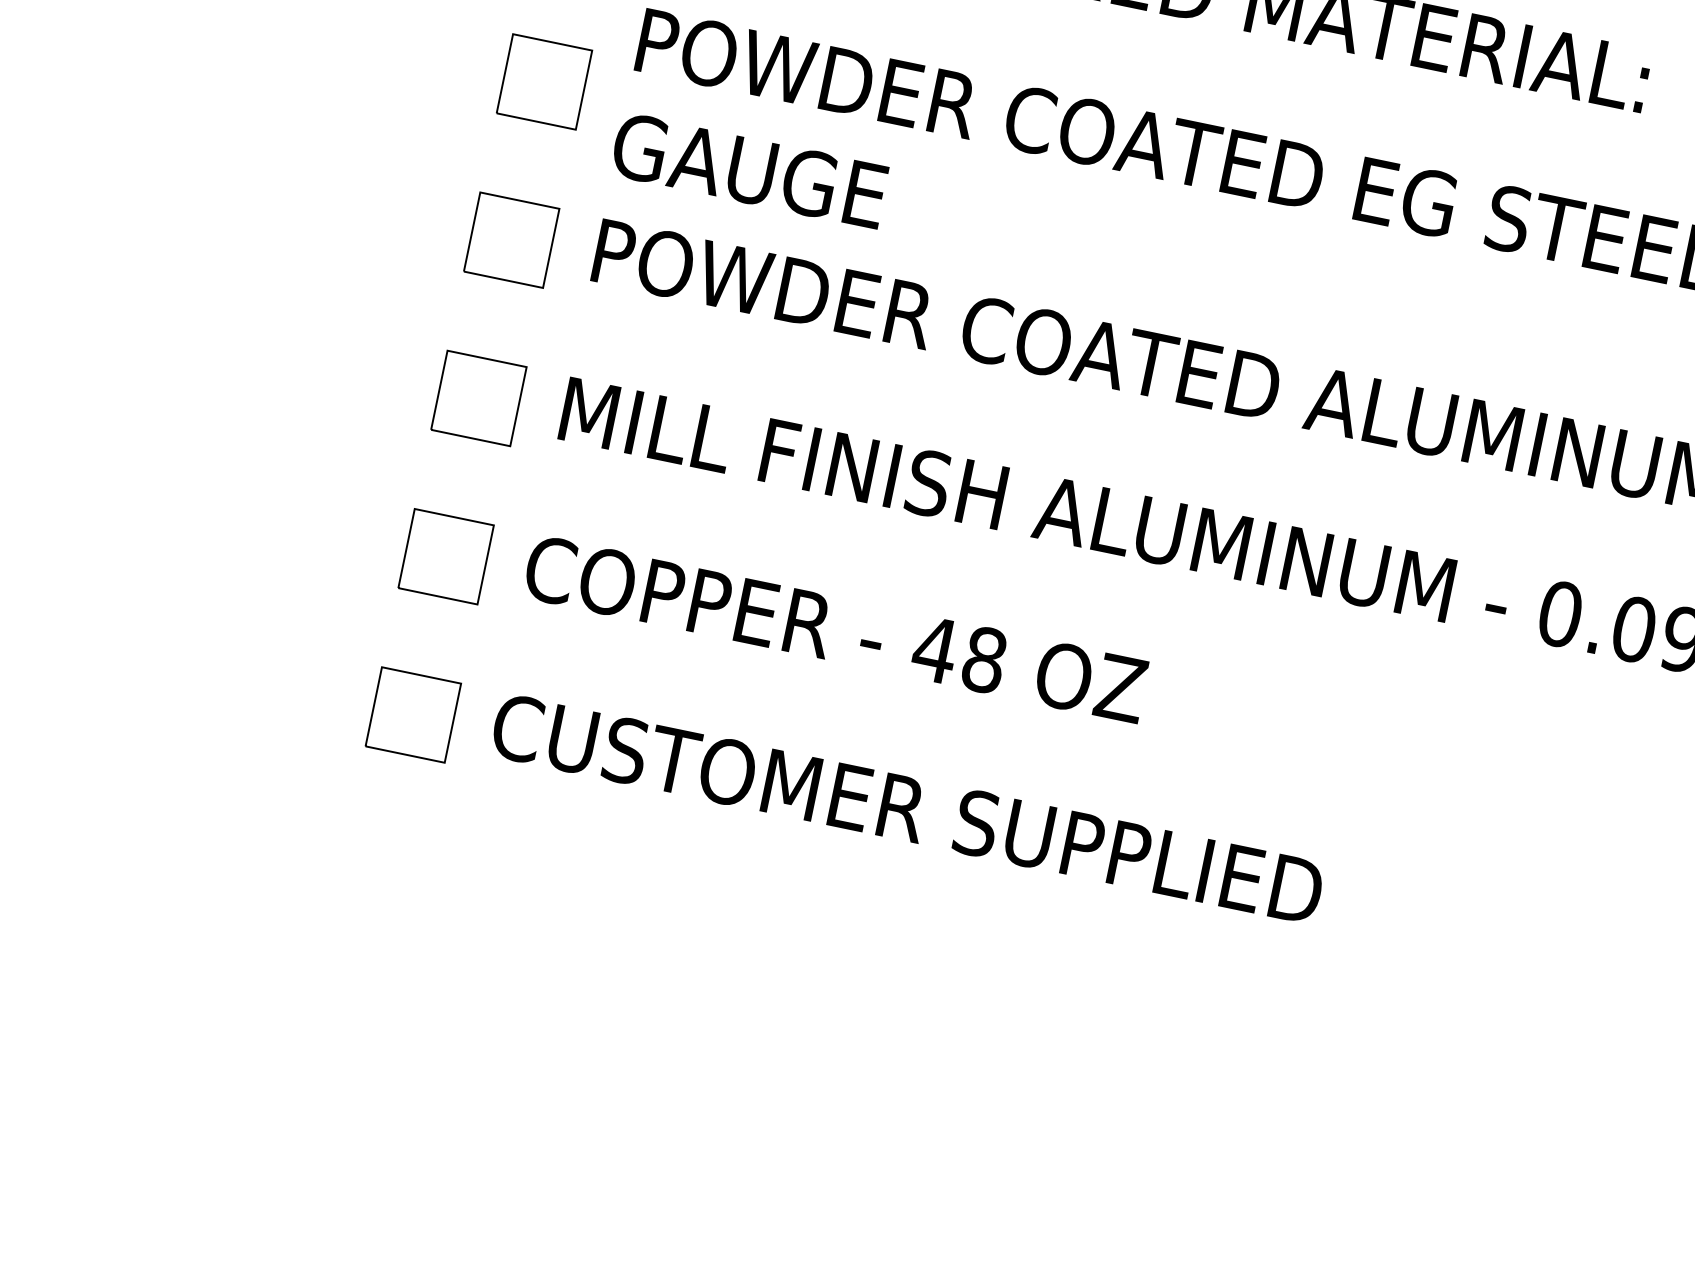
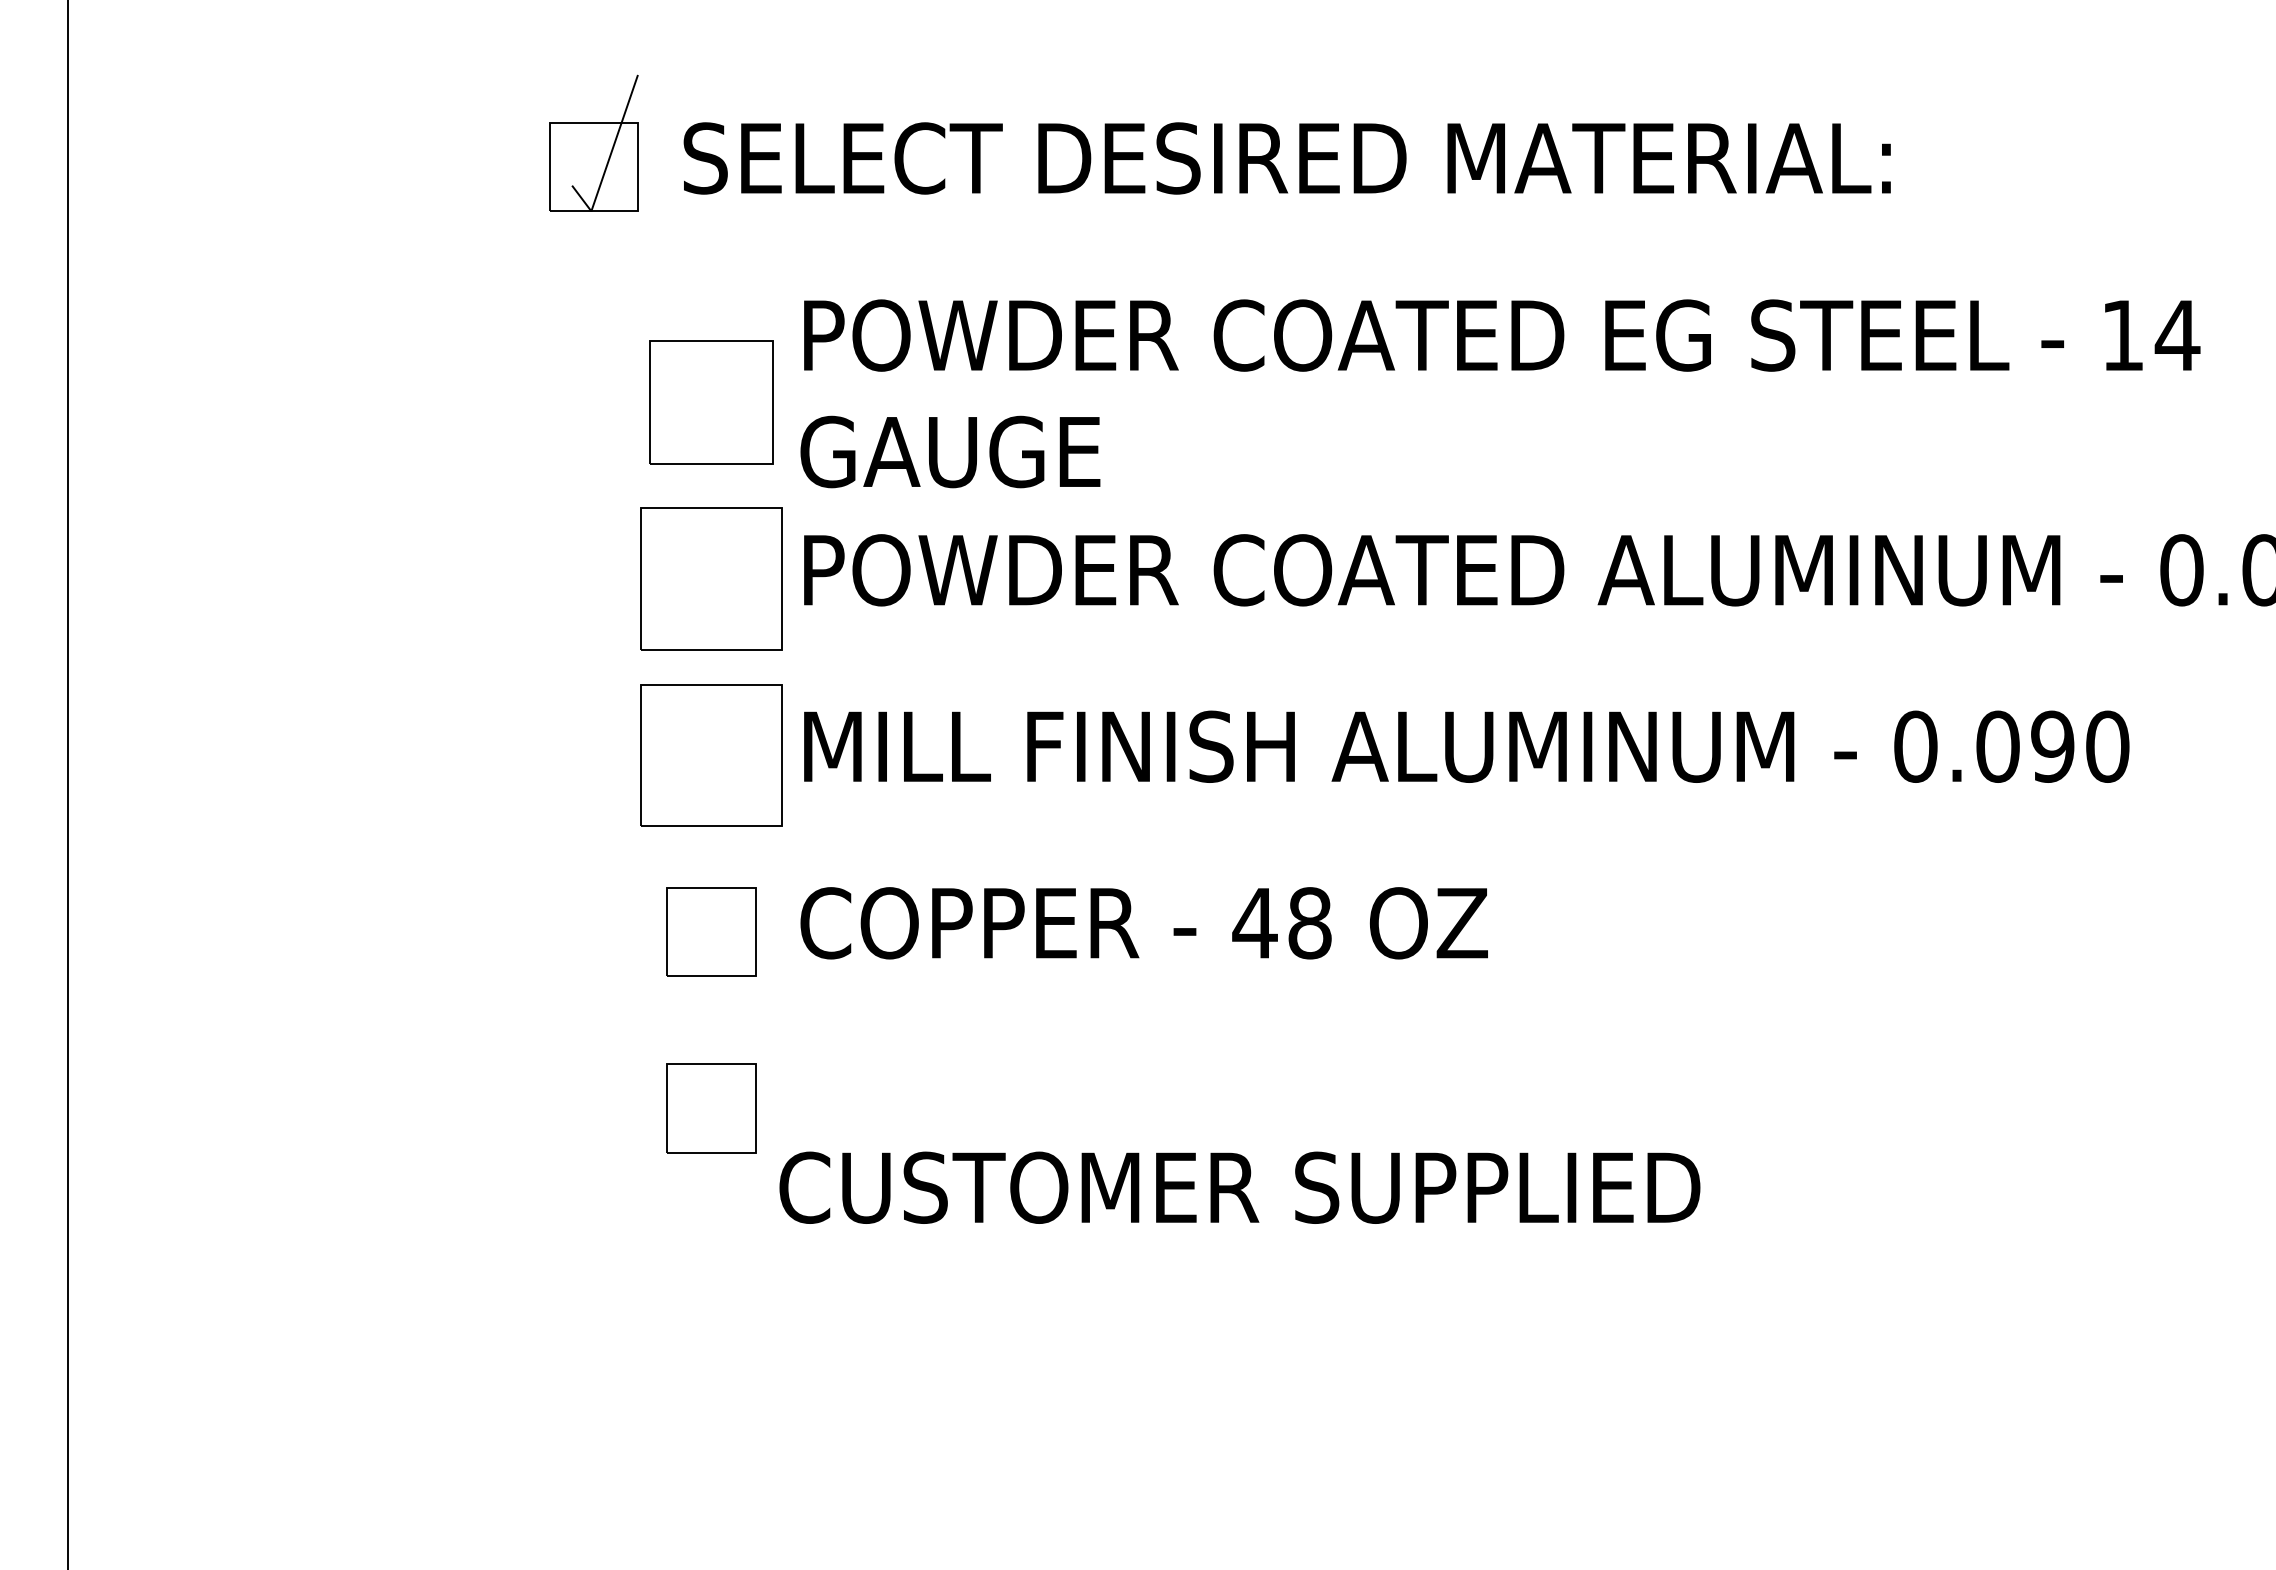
part: (544, 81) -> (711, 402), size x1.4
part: (511, 239) -> (711, 578), size x1.6
part: (478, 398) -> (711, 755), size x1.6
text: (907, 808) -> (1239, 1187), moved

